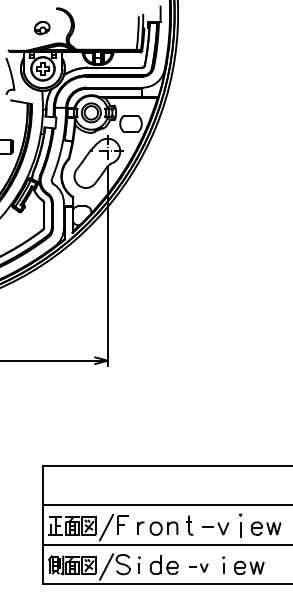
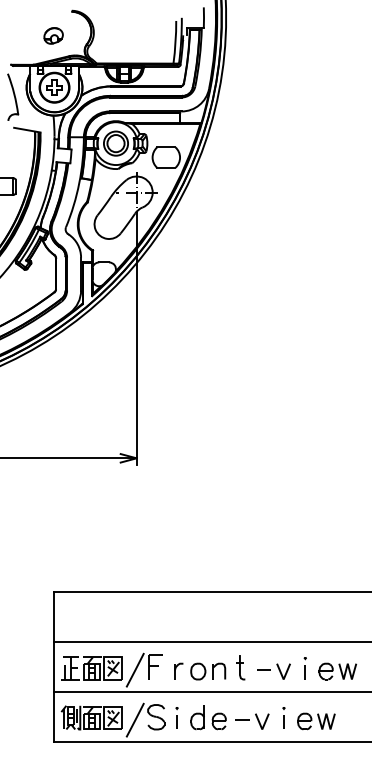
part: (239, 526) -> (304, 668), size x0.71
part: (198, 567) -> (252, 721), size x1.43

